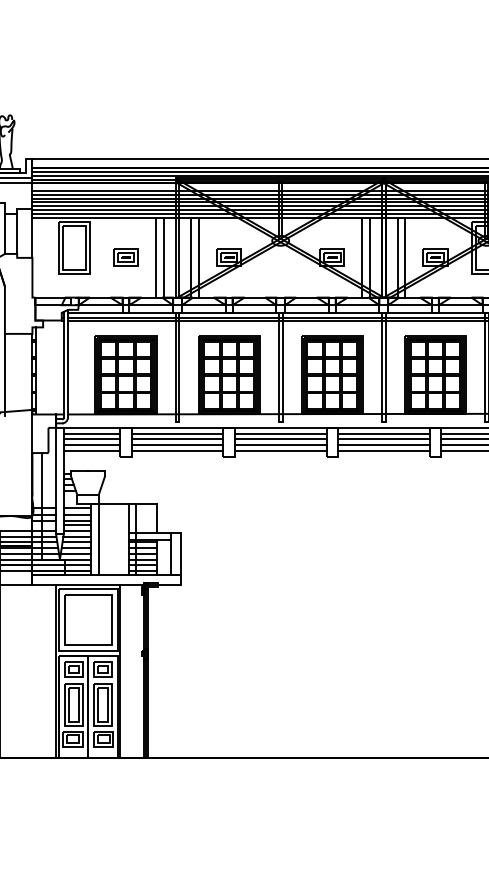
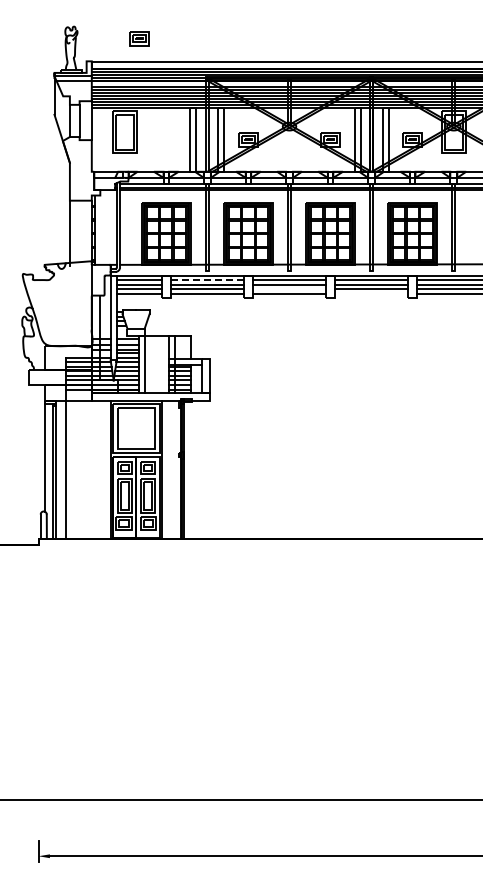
part: (126, 257) -> (139, 38), moved
line: (177, 434) -> (207, 280), solid -> dashed
line: (280, 445) -> (289, 289), removed
line: (383, 450) -> (371, 293), removed

